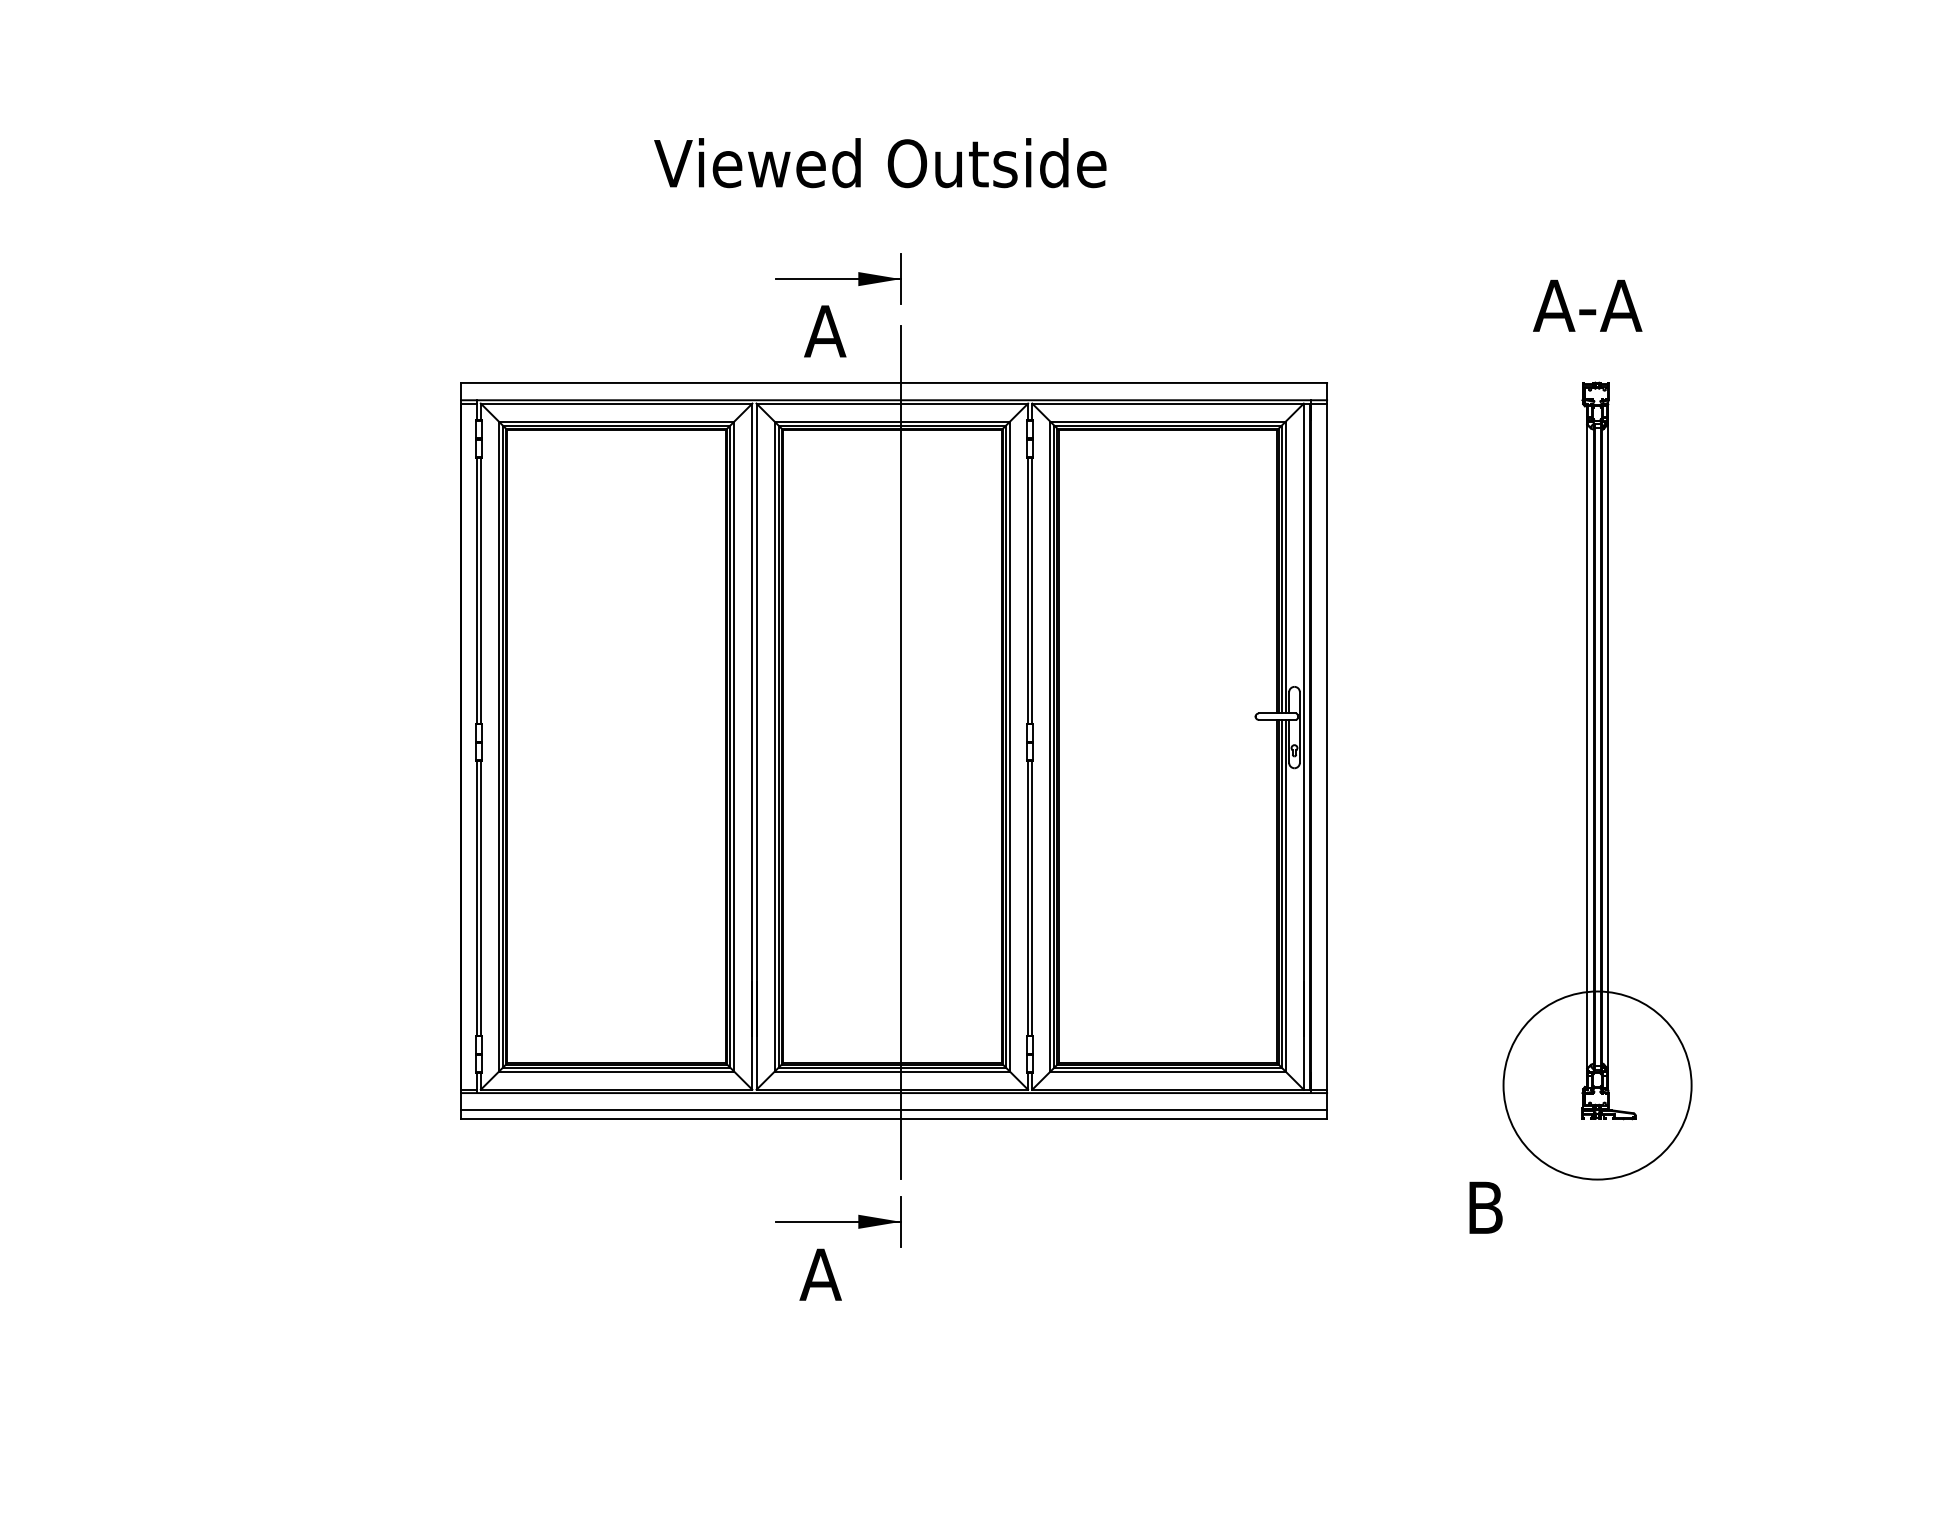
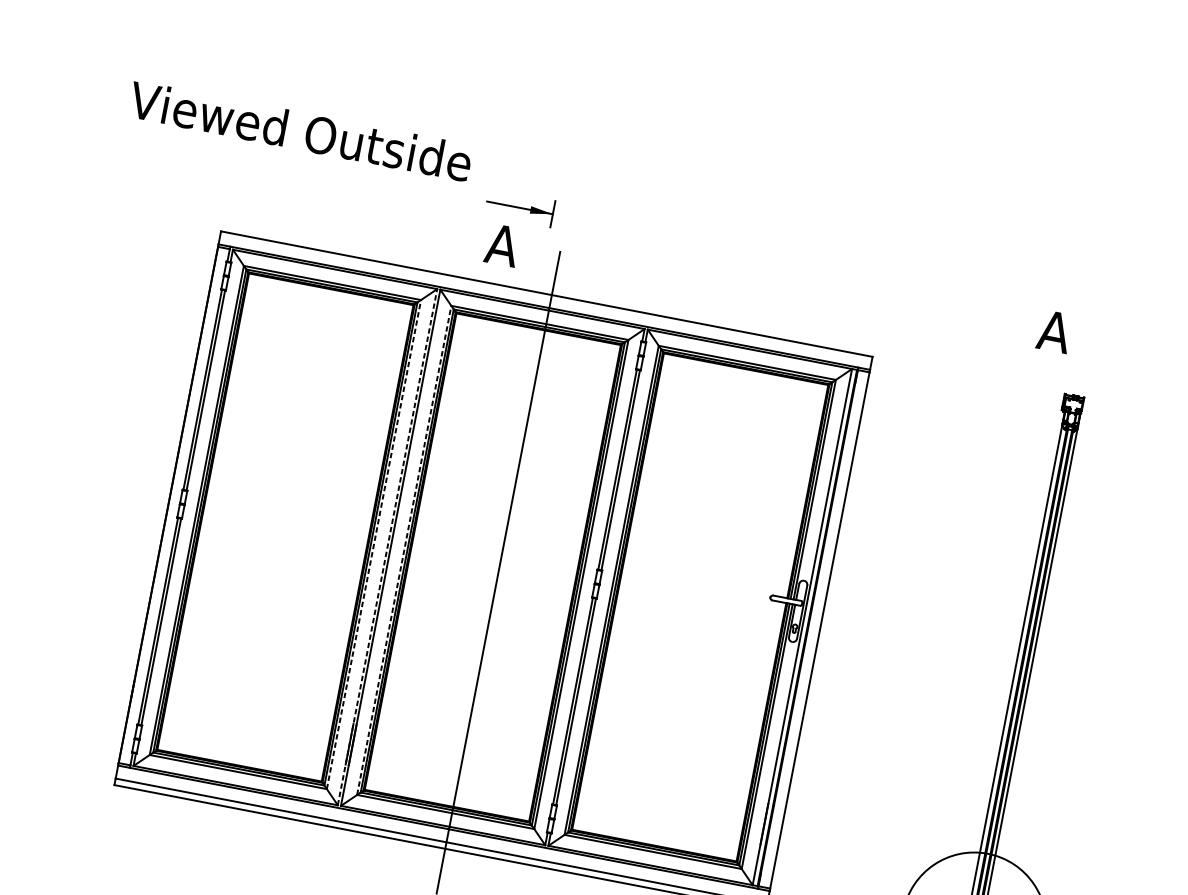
text: (880, 163) -> (300, 131), moved
part: (838, 278) -> (520, 207), size x0.7
text: (1610, 305) -> (1097, 339), A-A -> A
line: (734, 746) -> (374, 544), solid -> dashed
line: (752, 746) -> (387, 547), solid -> dashed
line: (774, 746) -> (404, 550), solid -> dashed

